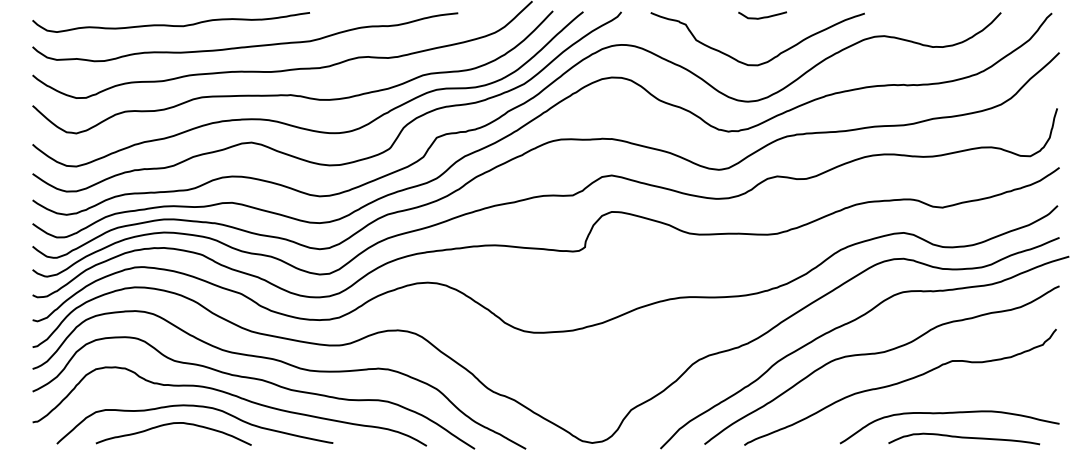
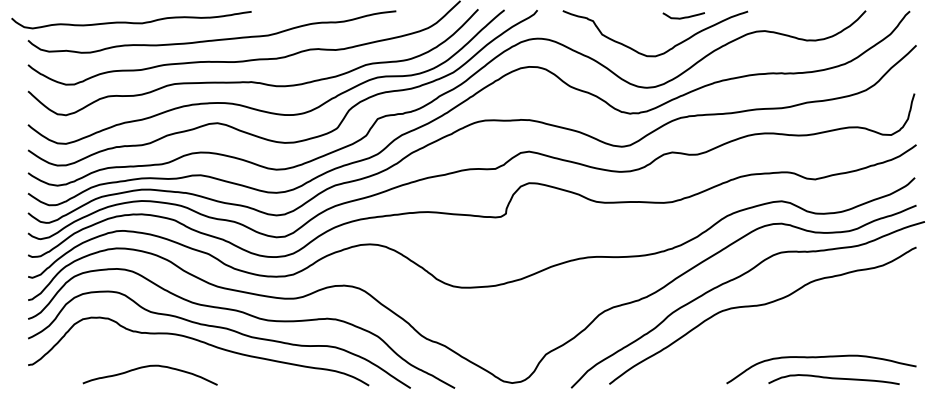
curve: (763, 16) -> (684, 16), moved
curve: (170, 24) -> (130, 21), moved
curve: (898, 384) -> (777, 332), removed
curve: (198, 407) -> (171, 352), removed

